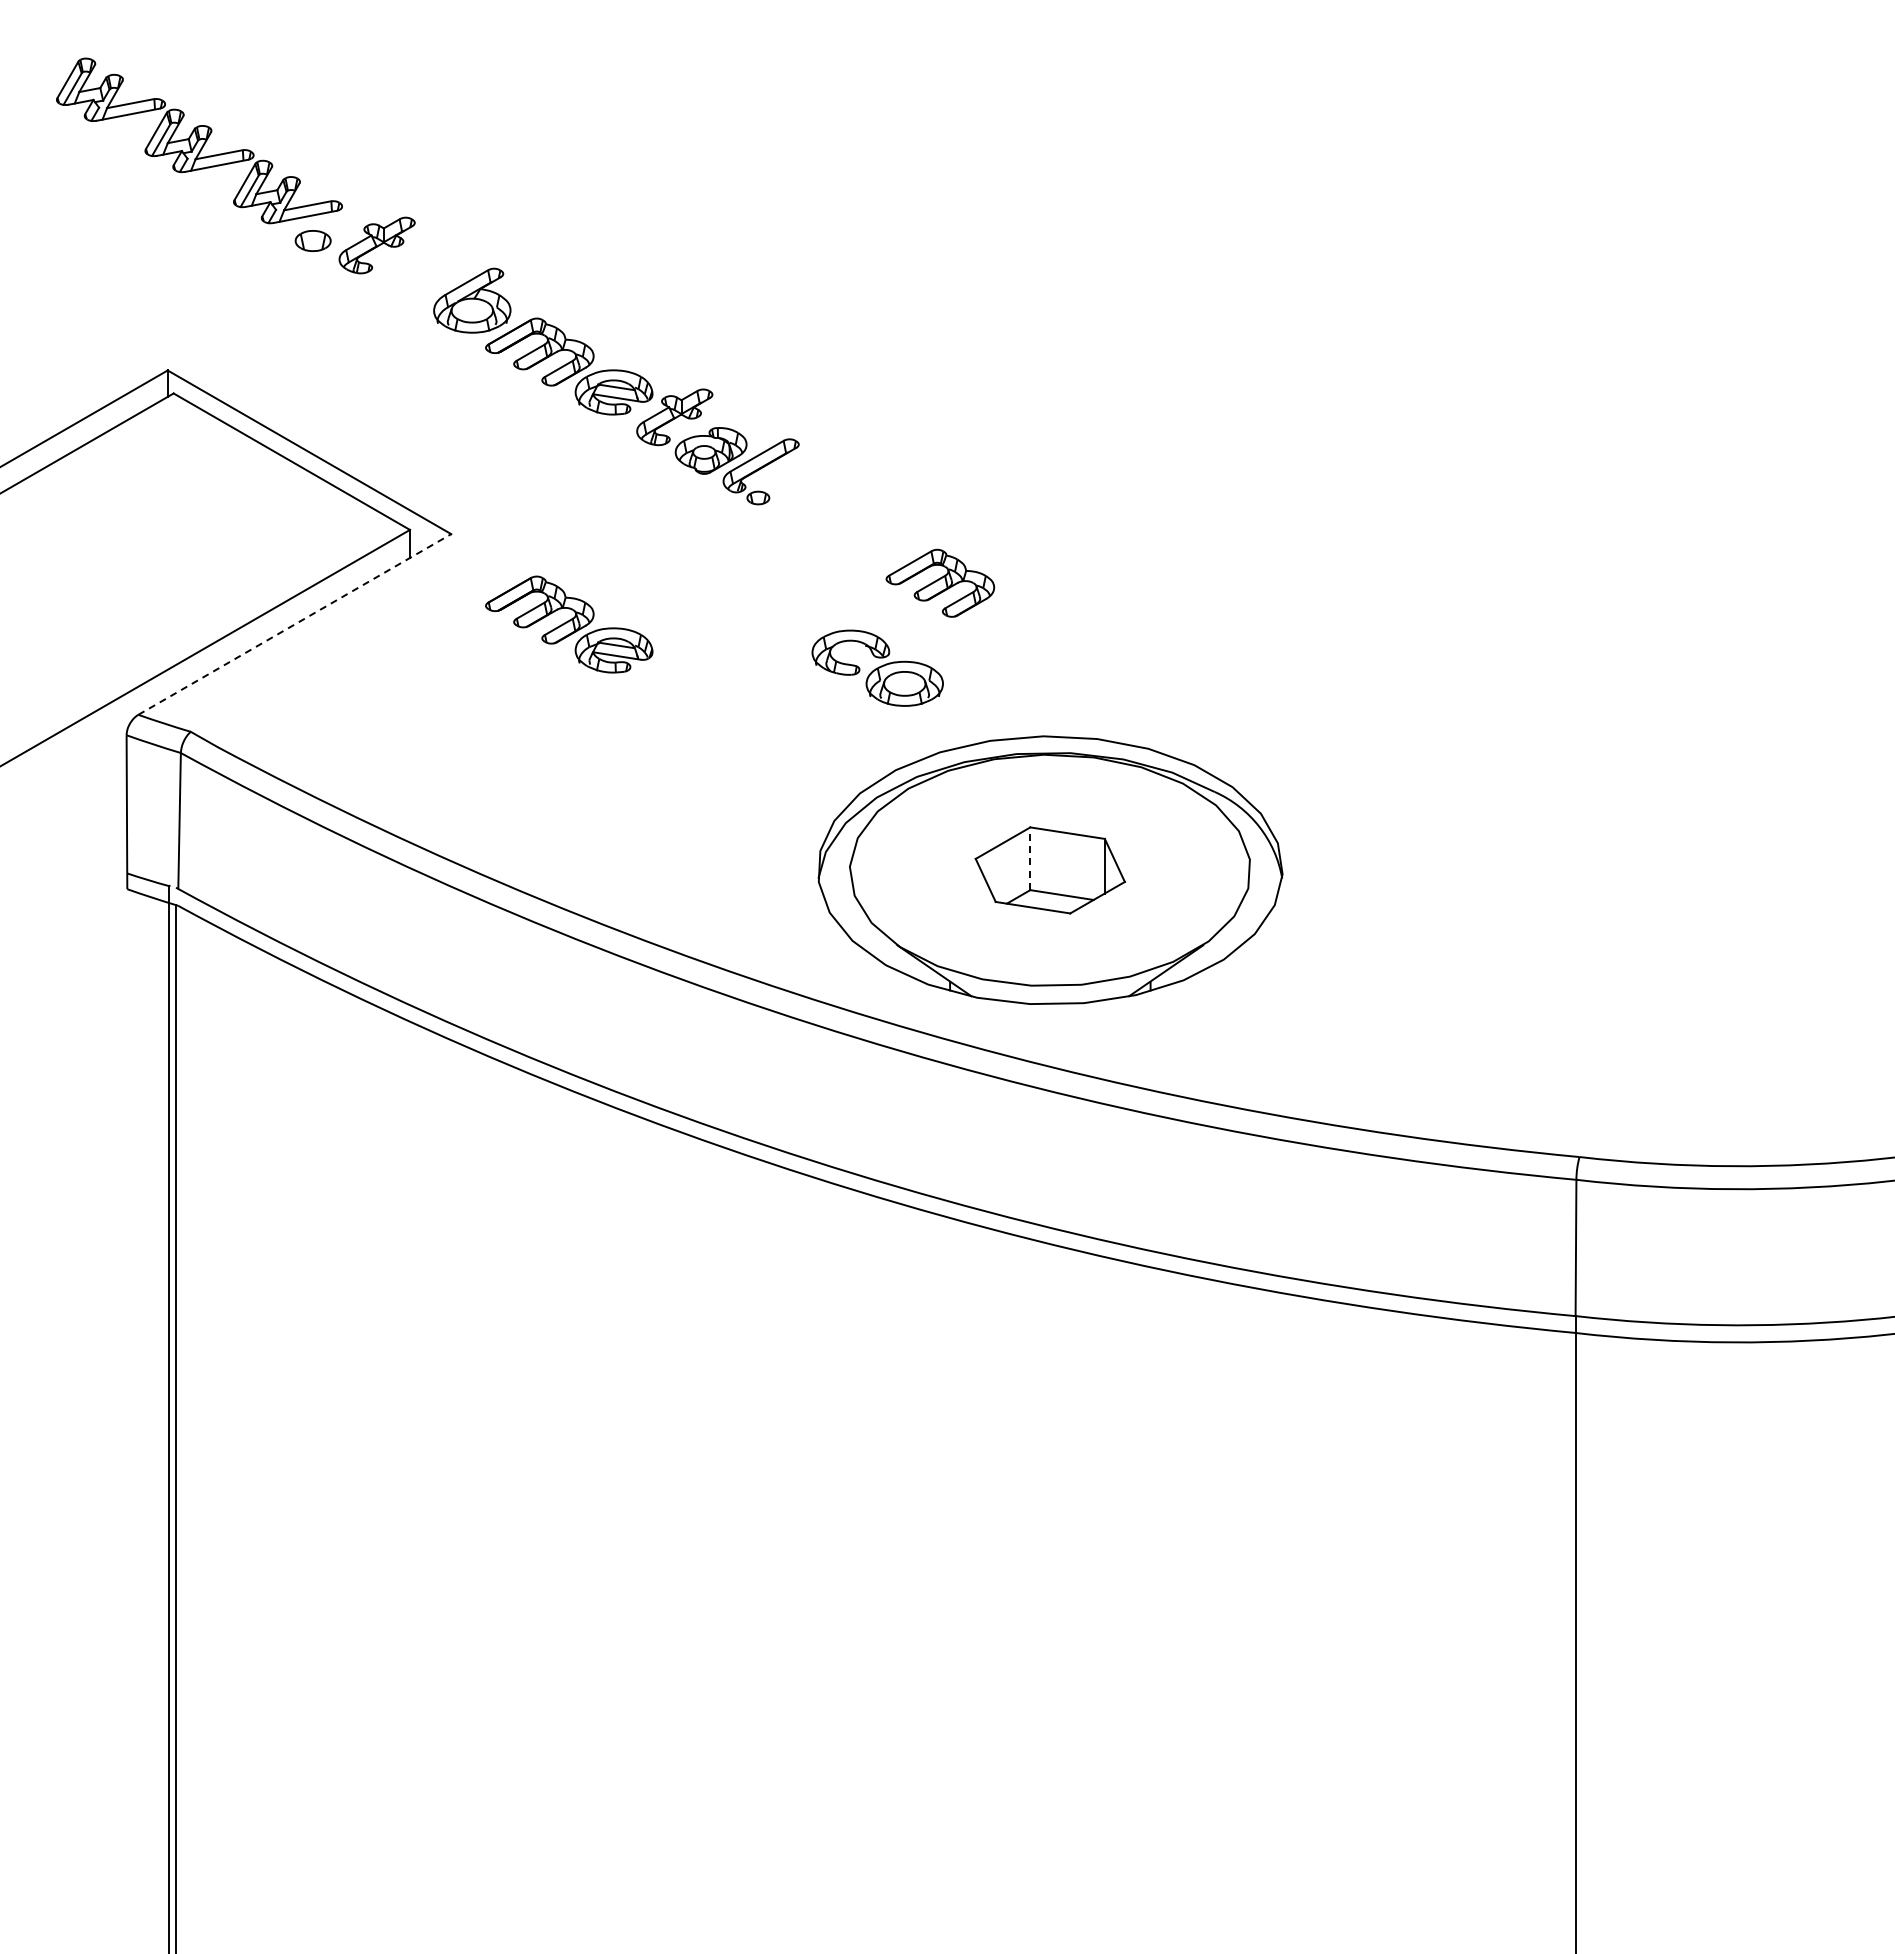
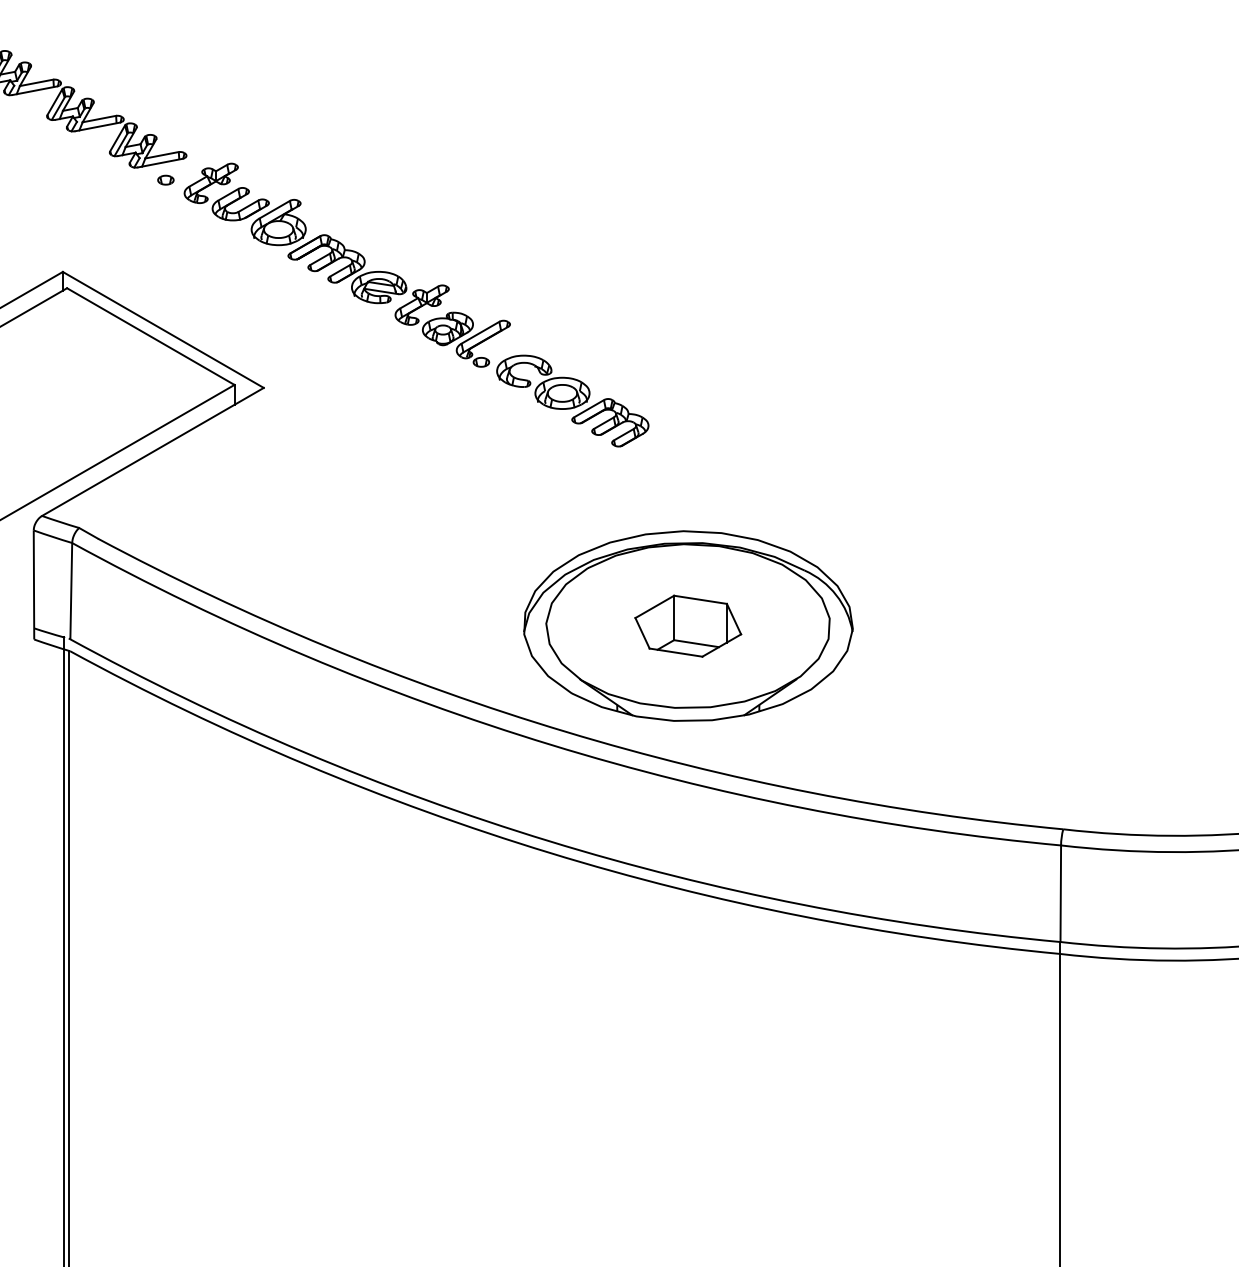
part: (312, 240) -> (165, 179), size x0.62
part: (416, 268) -> (239, 199), added
line: (294, 624) -> (152, 451), dashed -> solid
part: (569, 624) -> (347, 451), removed
part: (877, 667) -> (543, 381), moved
line: (1030, 858) -> (674, 617), dashed -> solid

